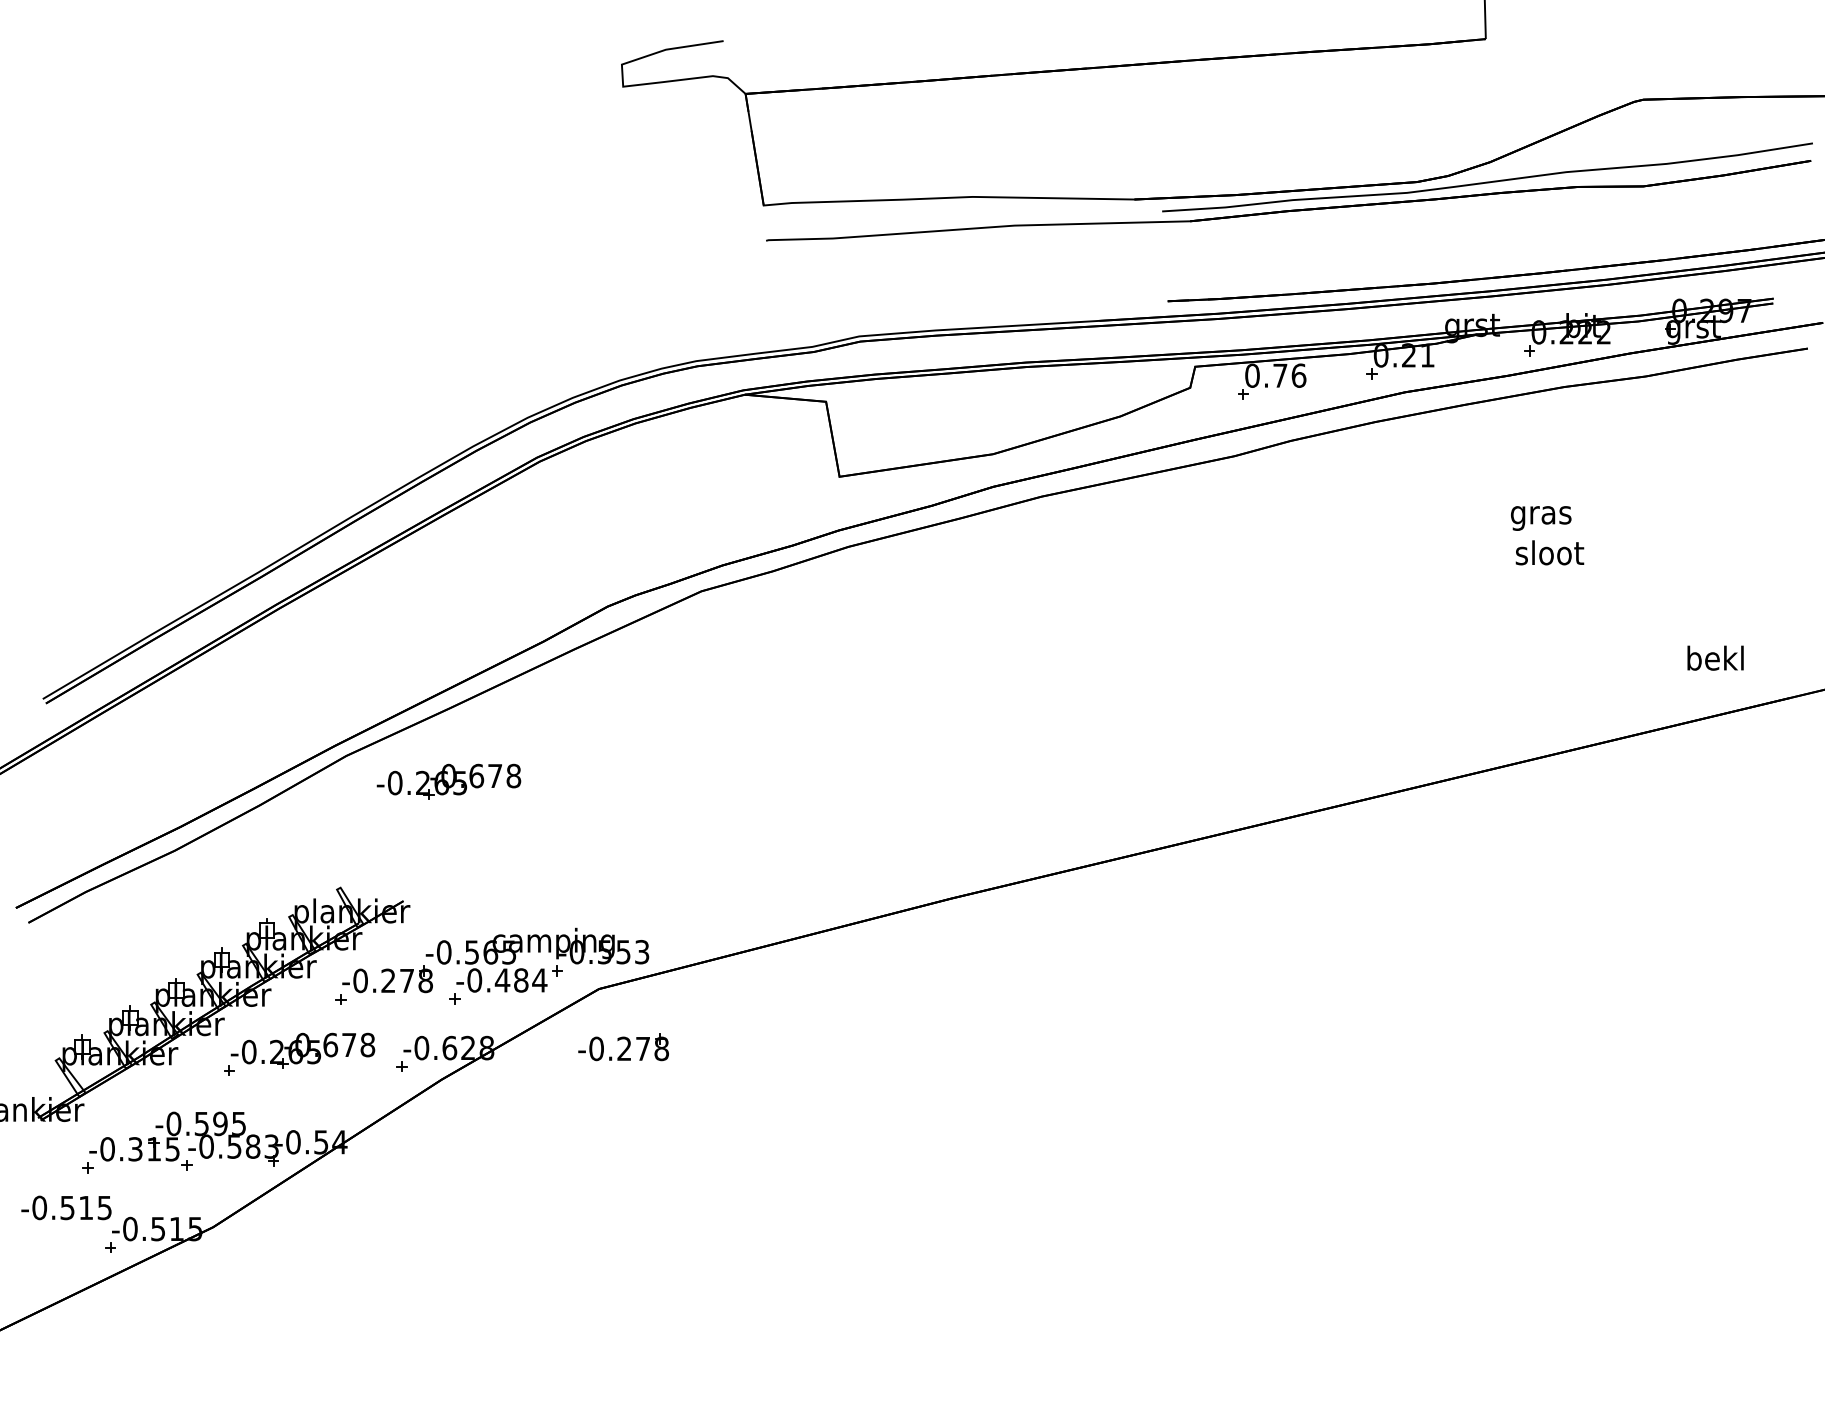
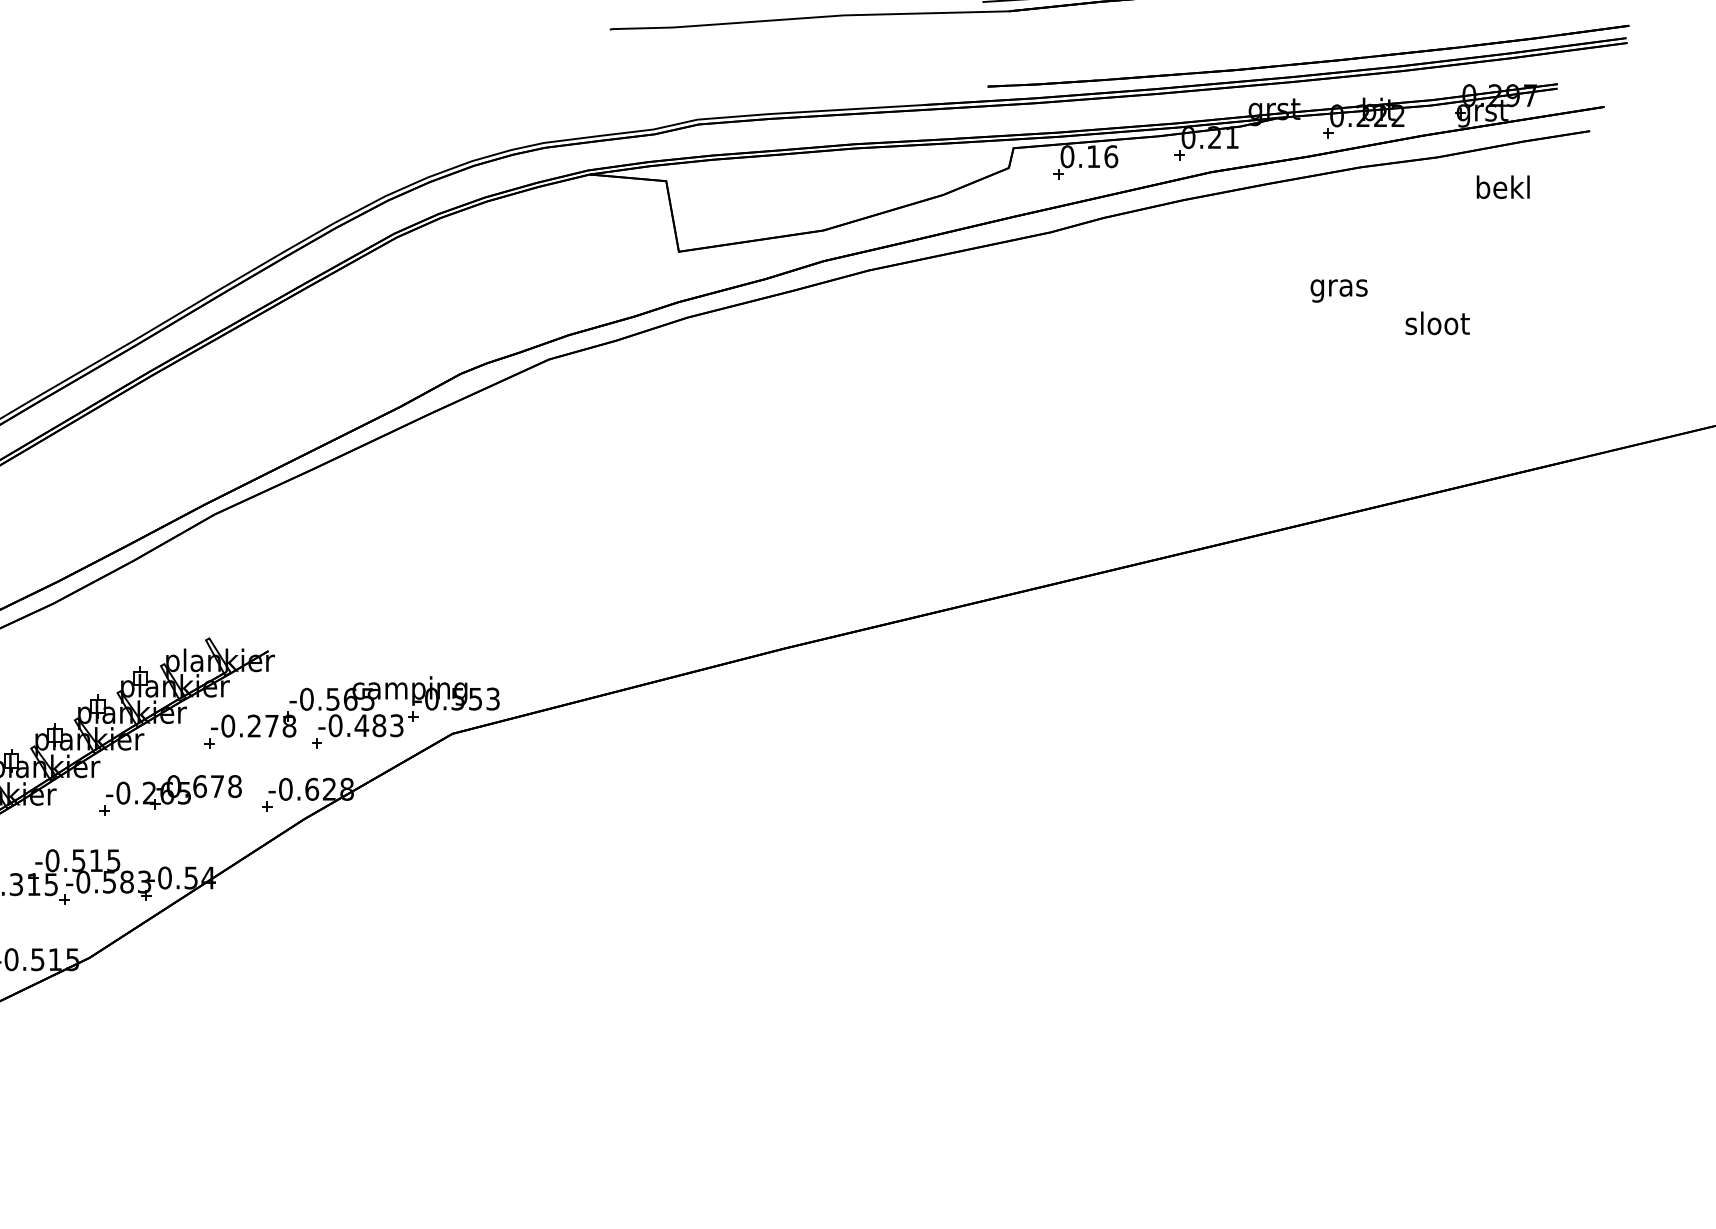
text: (1280, 375) -> (1093, 156), 0.76 -> 0.16
text: (1549, 552) -> (1437, 323), moved
text: (1715, 657) -> (1503, 186), moved
part: (448, 781) -> (310, 538), removed
text: (539, 980) -> (396, 725), -0.484 -> -0.483
part: (623, 1047) -> (475, 788), removed
text: (220, 1123) -> (96, 860), -0.595 -> -0.515

